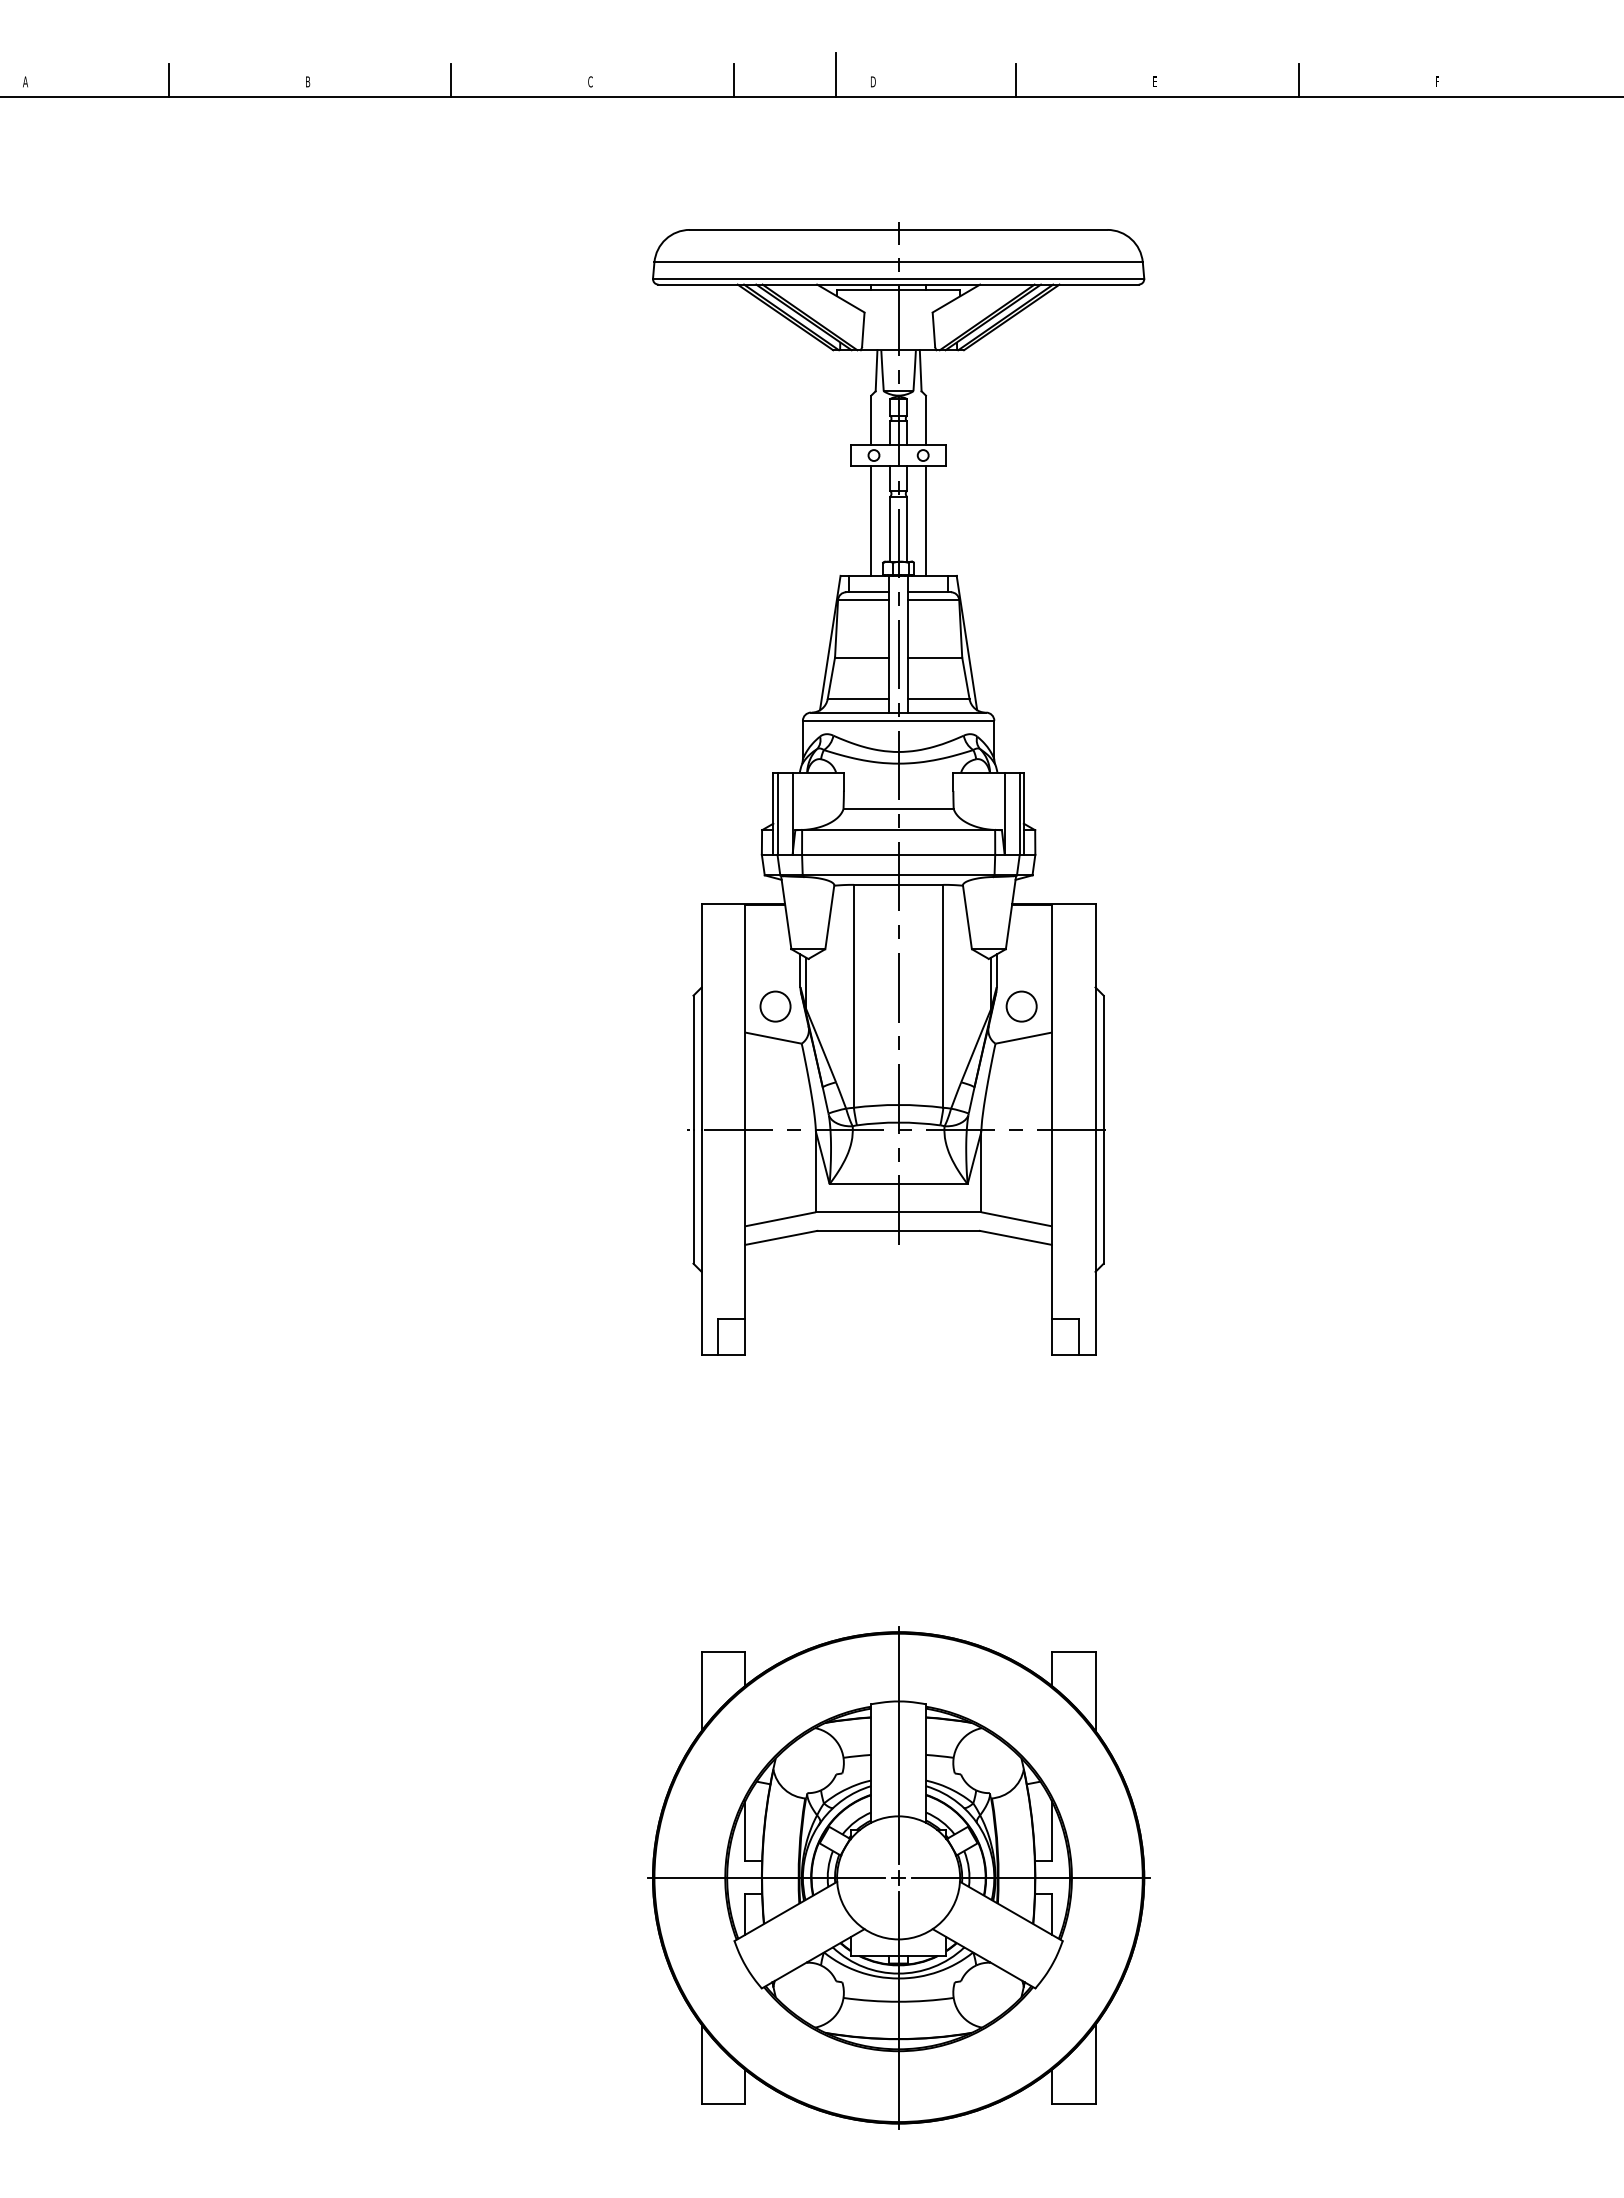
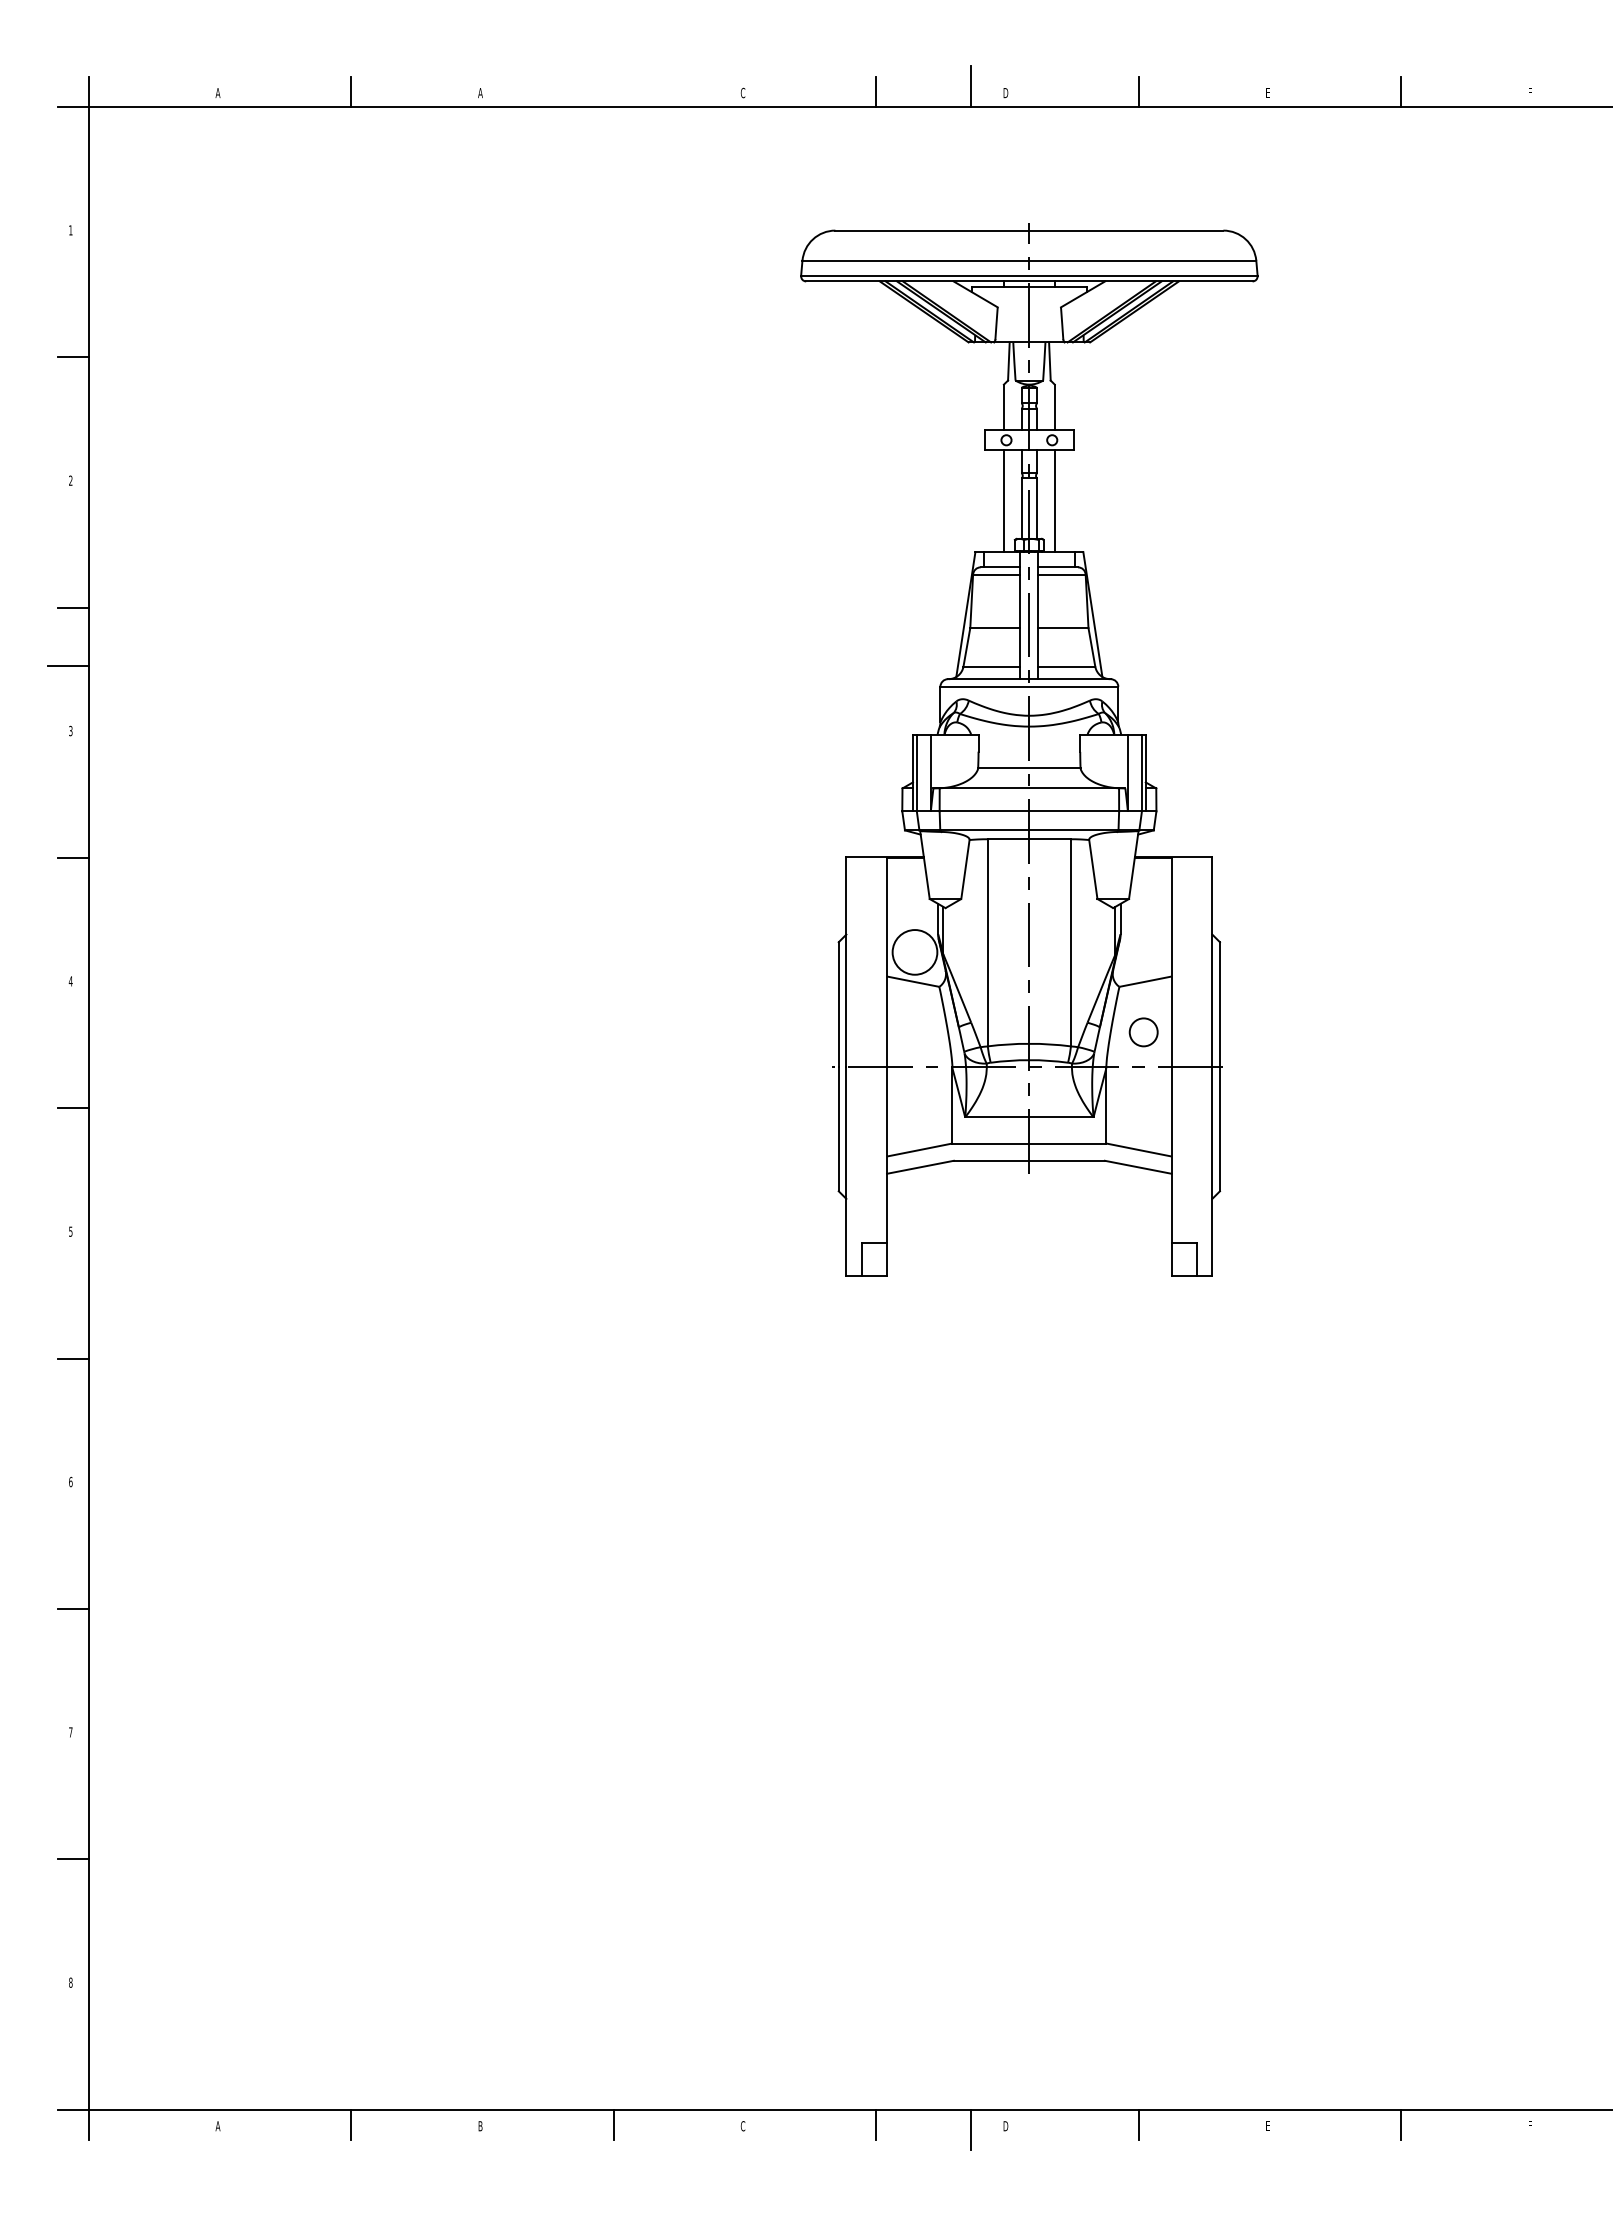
line: (451, 80) -> (613, 91), removed
text: (307, 82) -> (480, 93), B -> A
circle: (775, 1006) -> (914, 952), size x1.6
circle: (1021, 1006) -> (1143, 1032), moved
part: (898, 1877) -> (1029, 1761), removed

